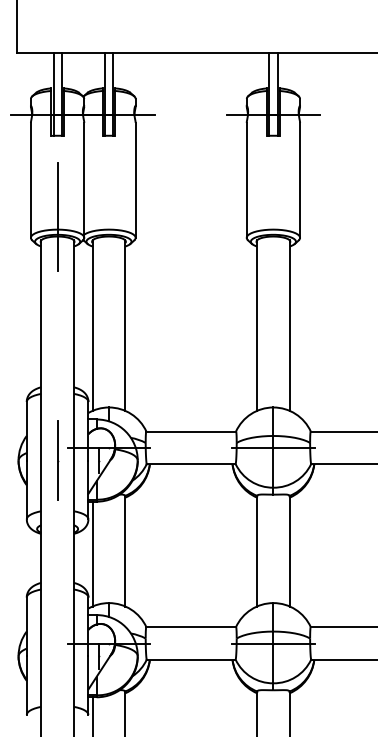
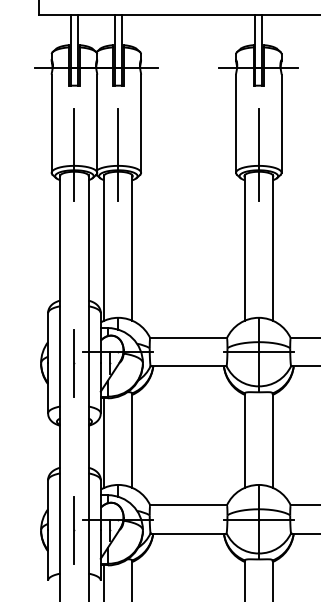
line: (108, 217) -> (117, 155), added
line: (273, 217) -> (258, 155), added
line: (58, 655) -> (75, 529), added

